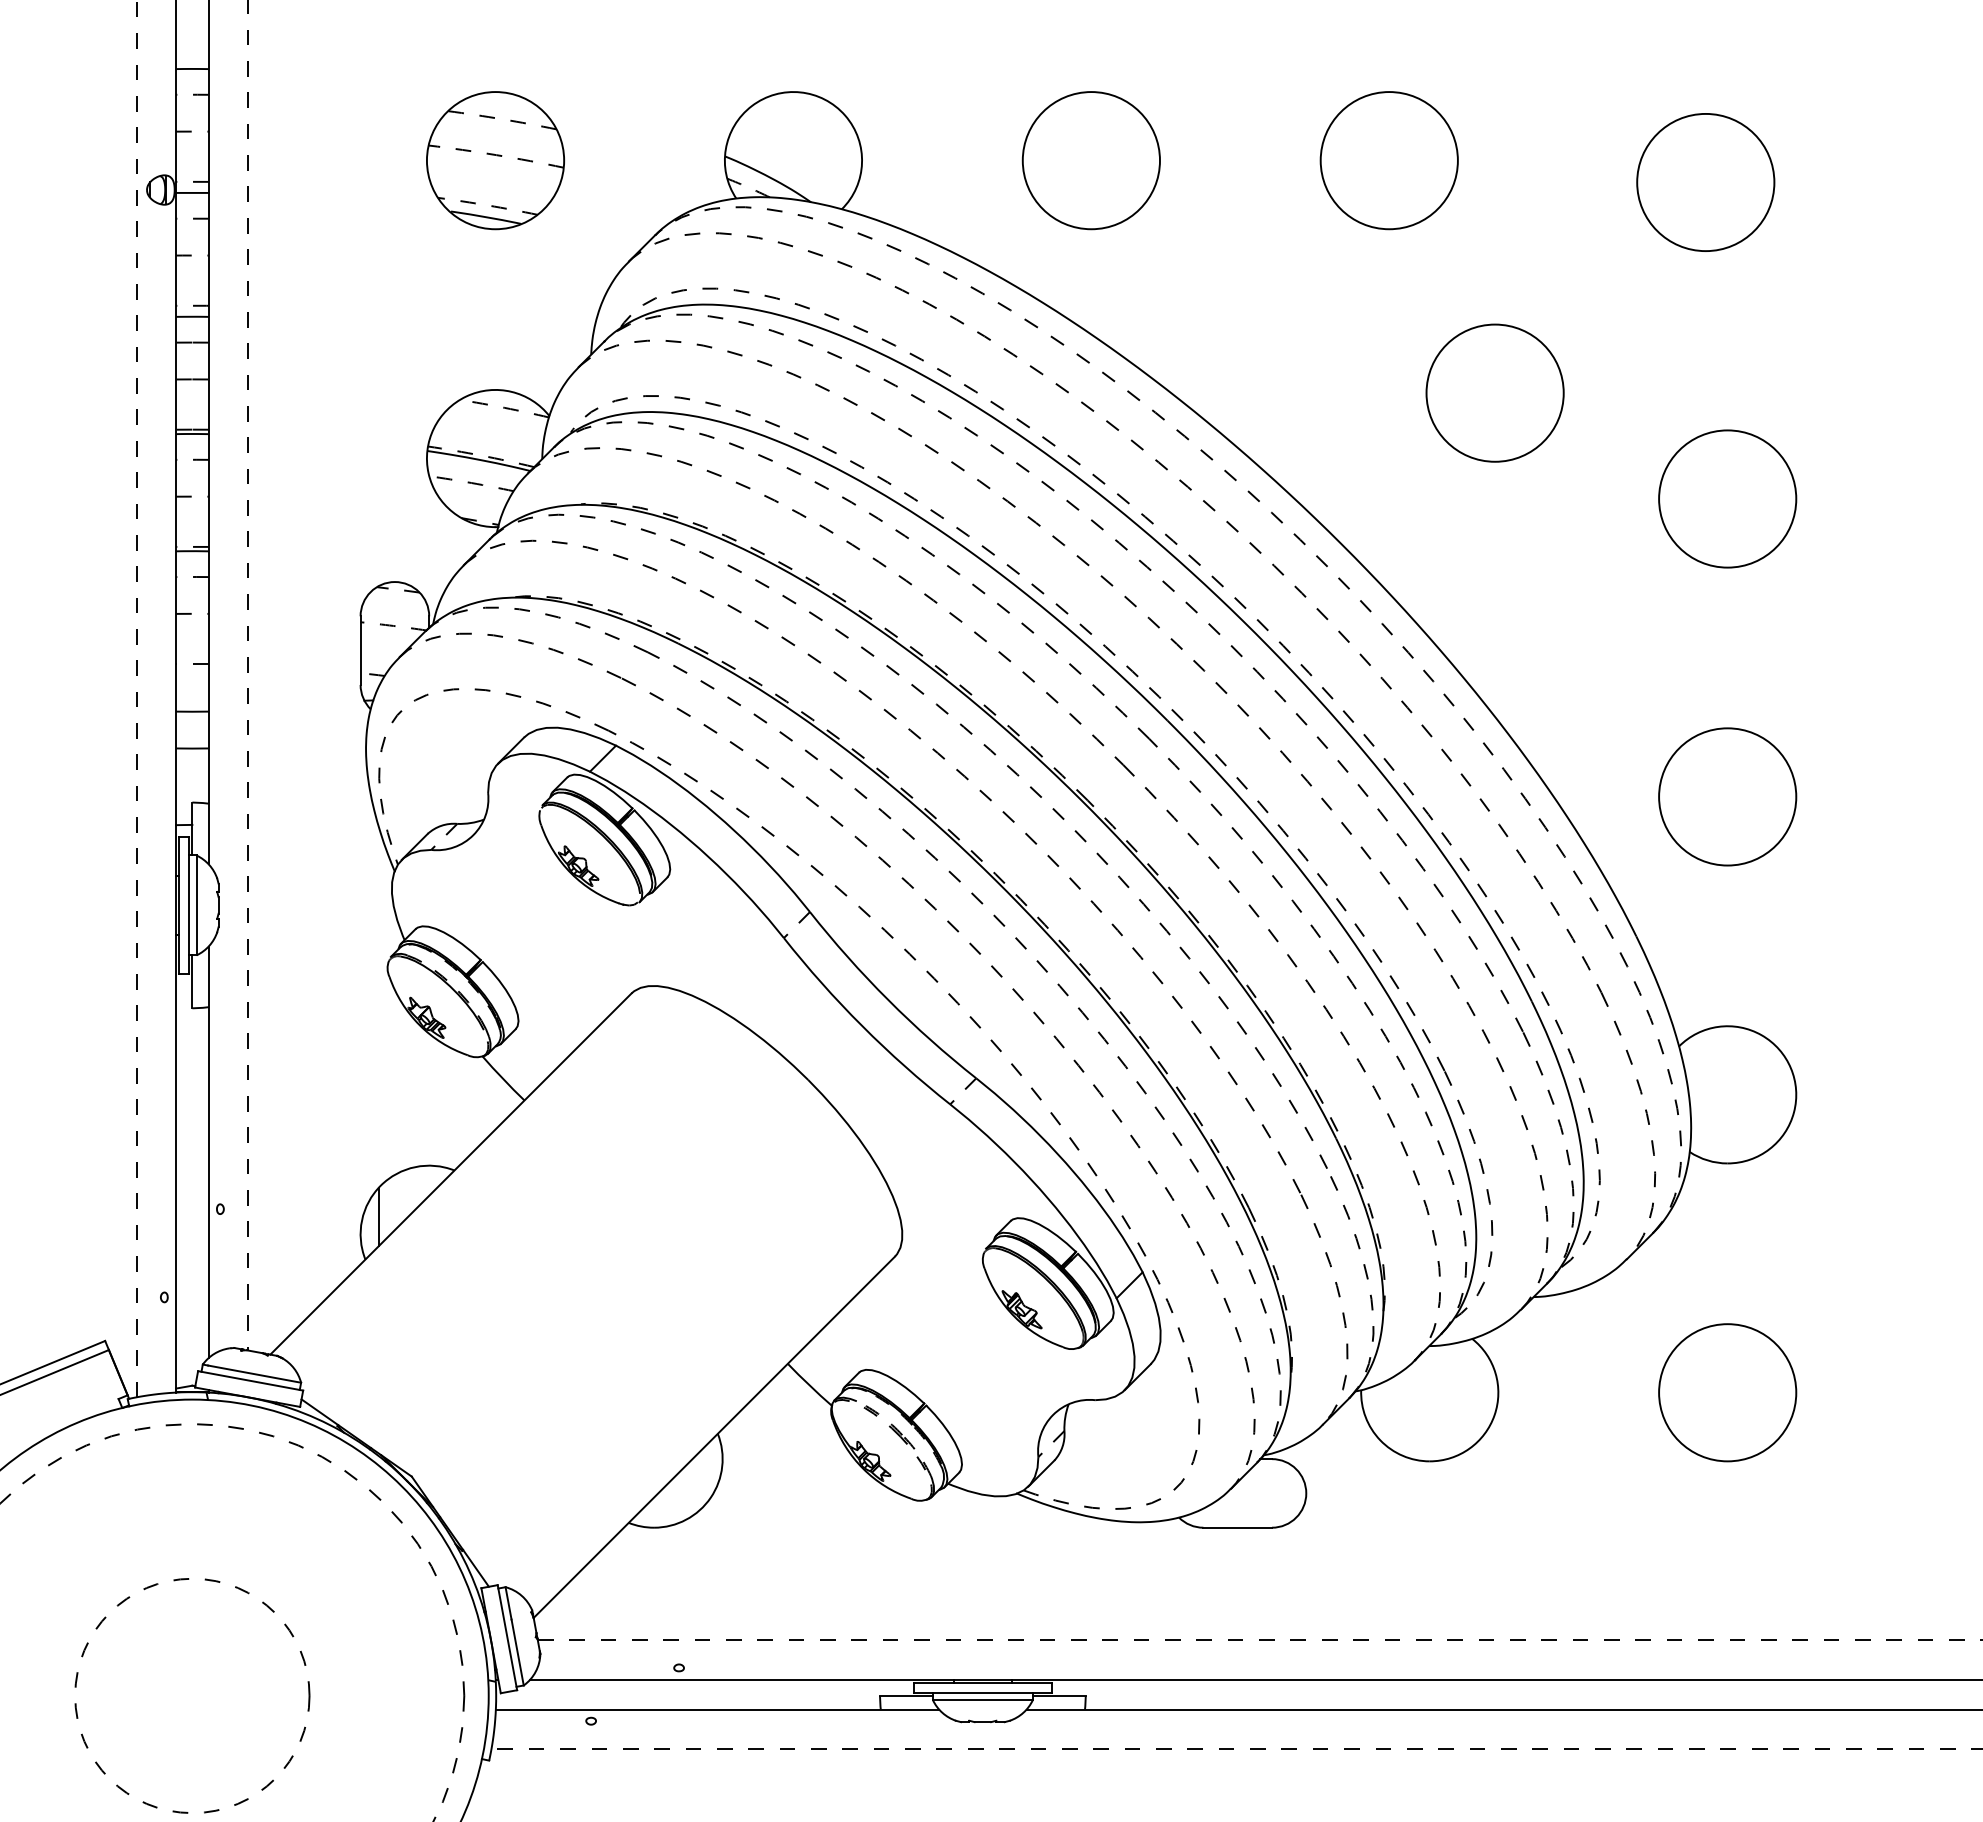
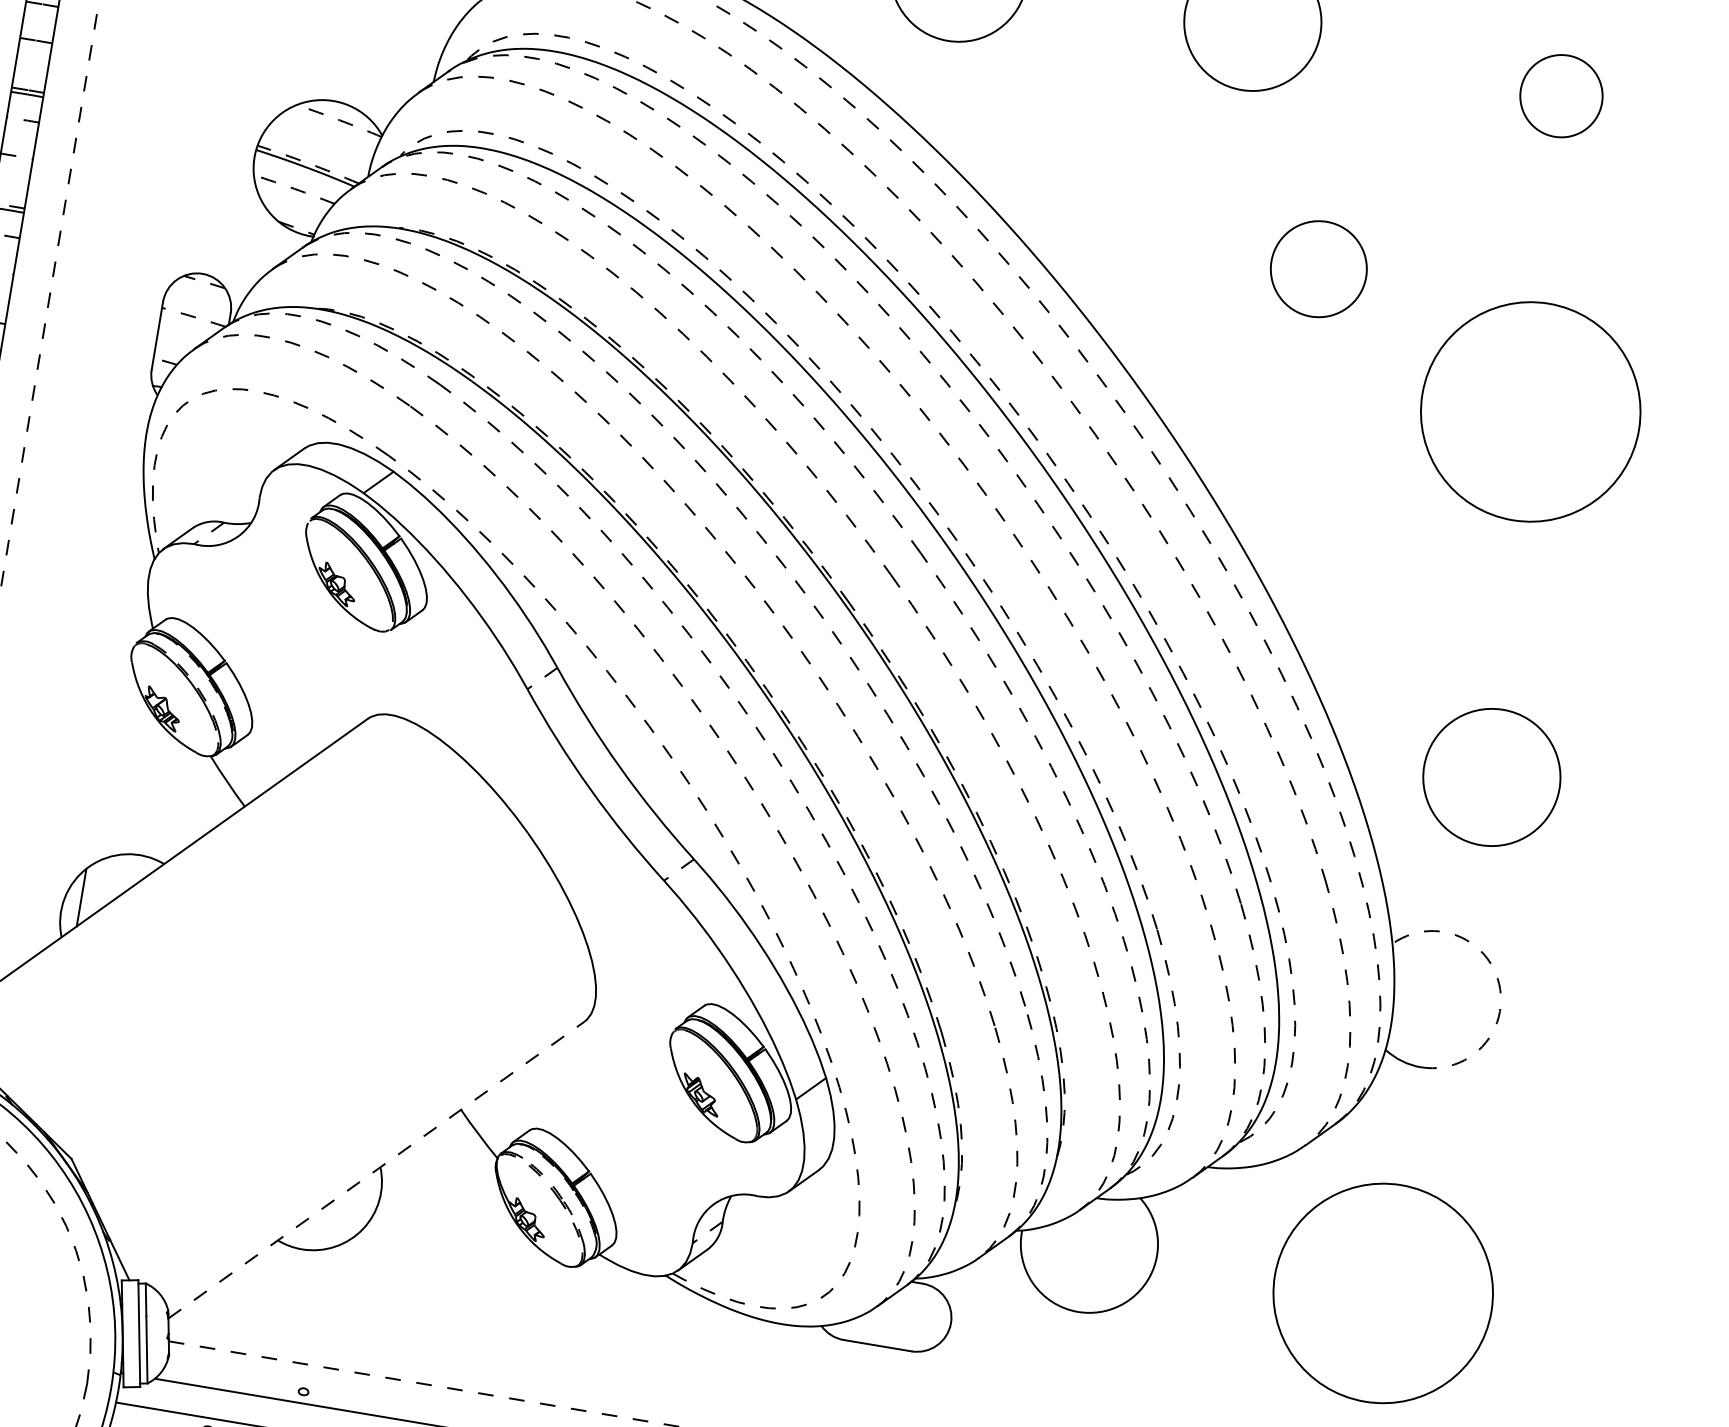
circle: (1705, 182) -> (1561, 96), size x0.6
circle: (1494, 392) -> (1318, 268), size x0.7
circle: (1727, 498) -> (1530, 411), size x1.6
circle: (1727, 796) -> (1491, 777), moved
arc: (1790, 1068) -> (1498, 984), solid -> dashed
circle: (1727, 1392) -> (1383, 1293), size x1.6
line: (714, 1436) -> (376, 1169), solid -> dashed

